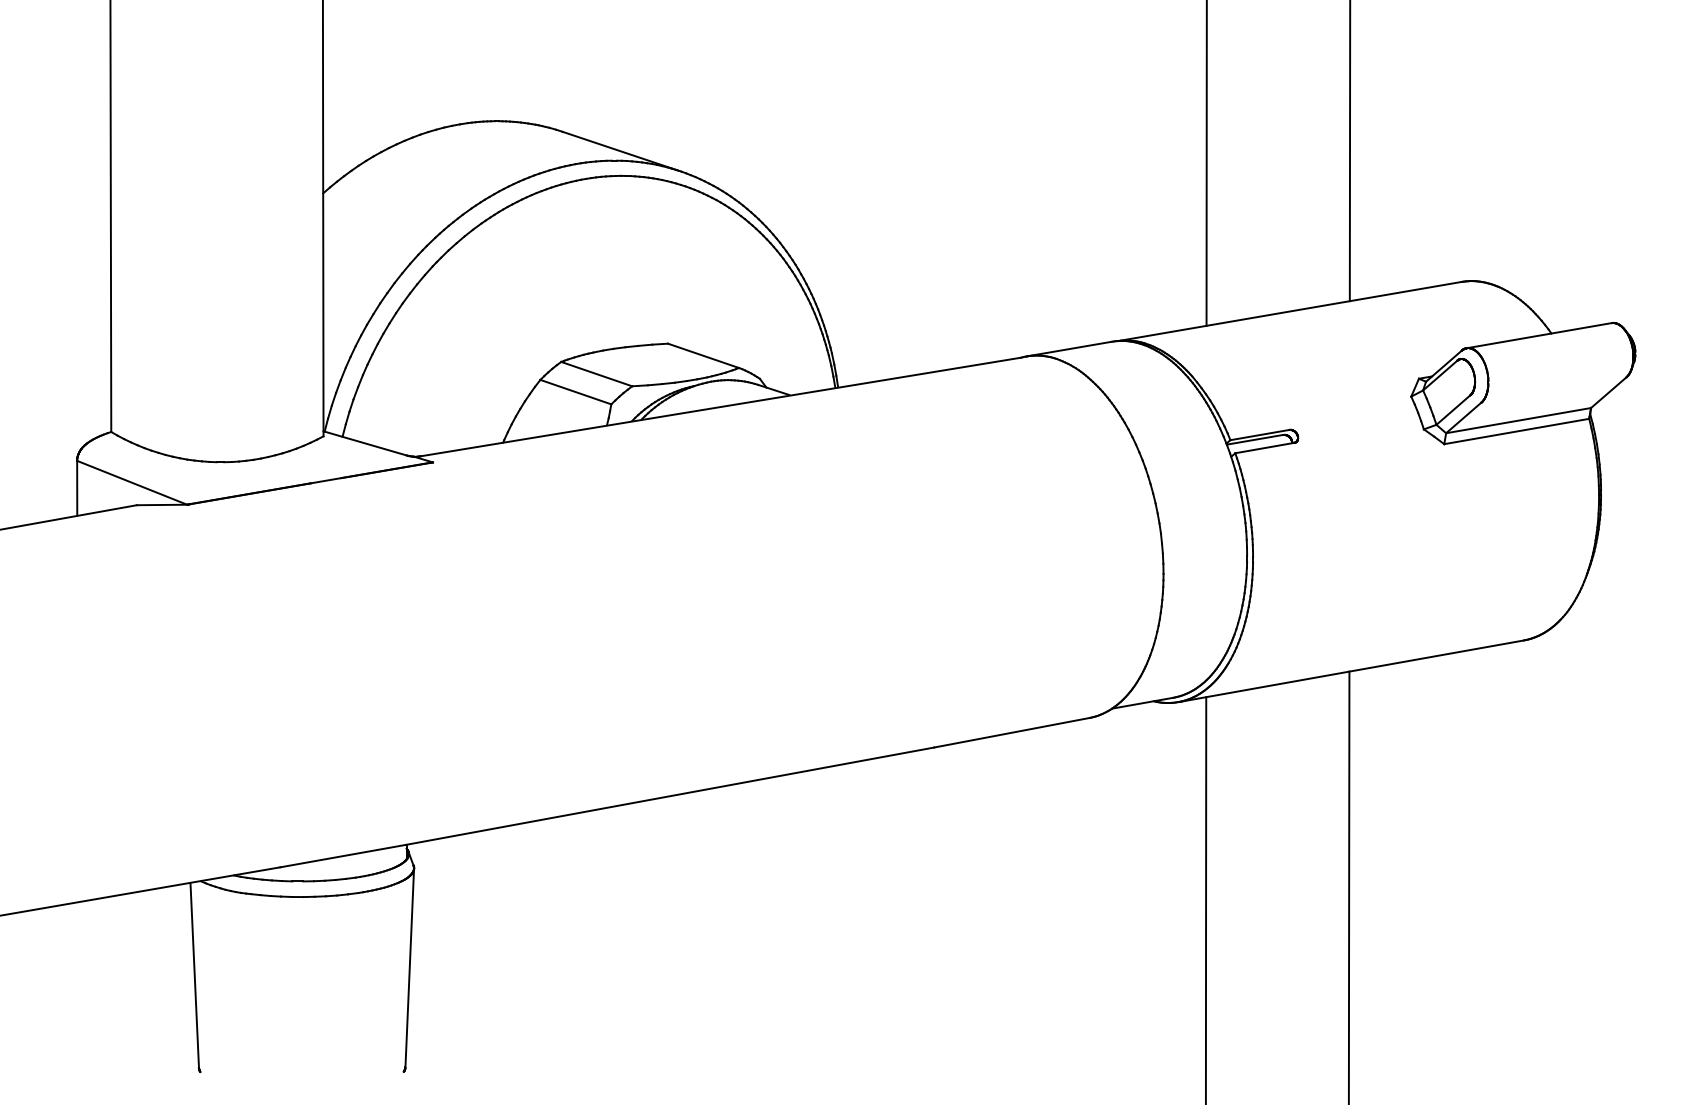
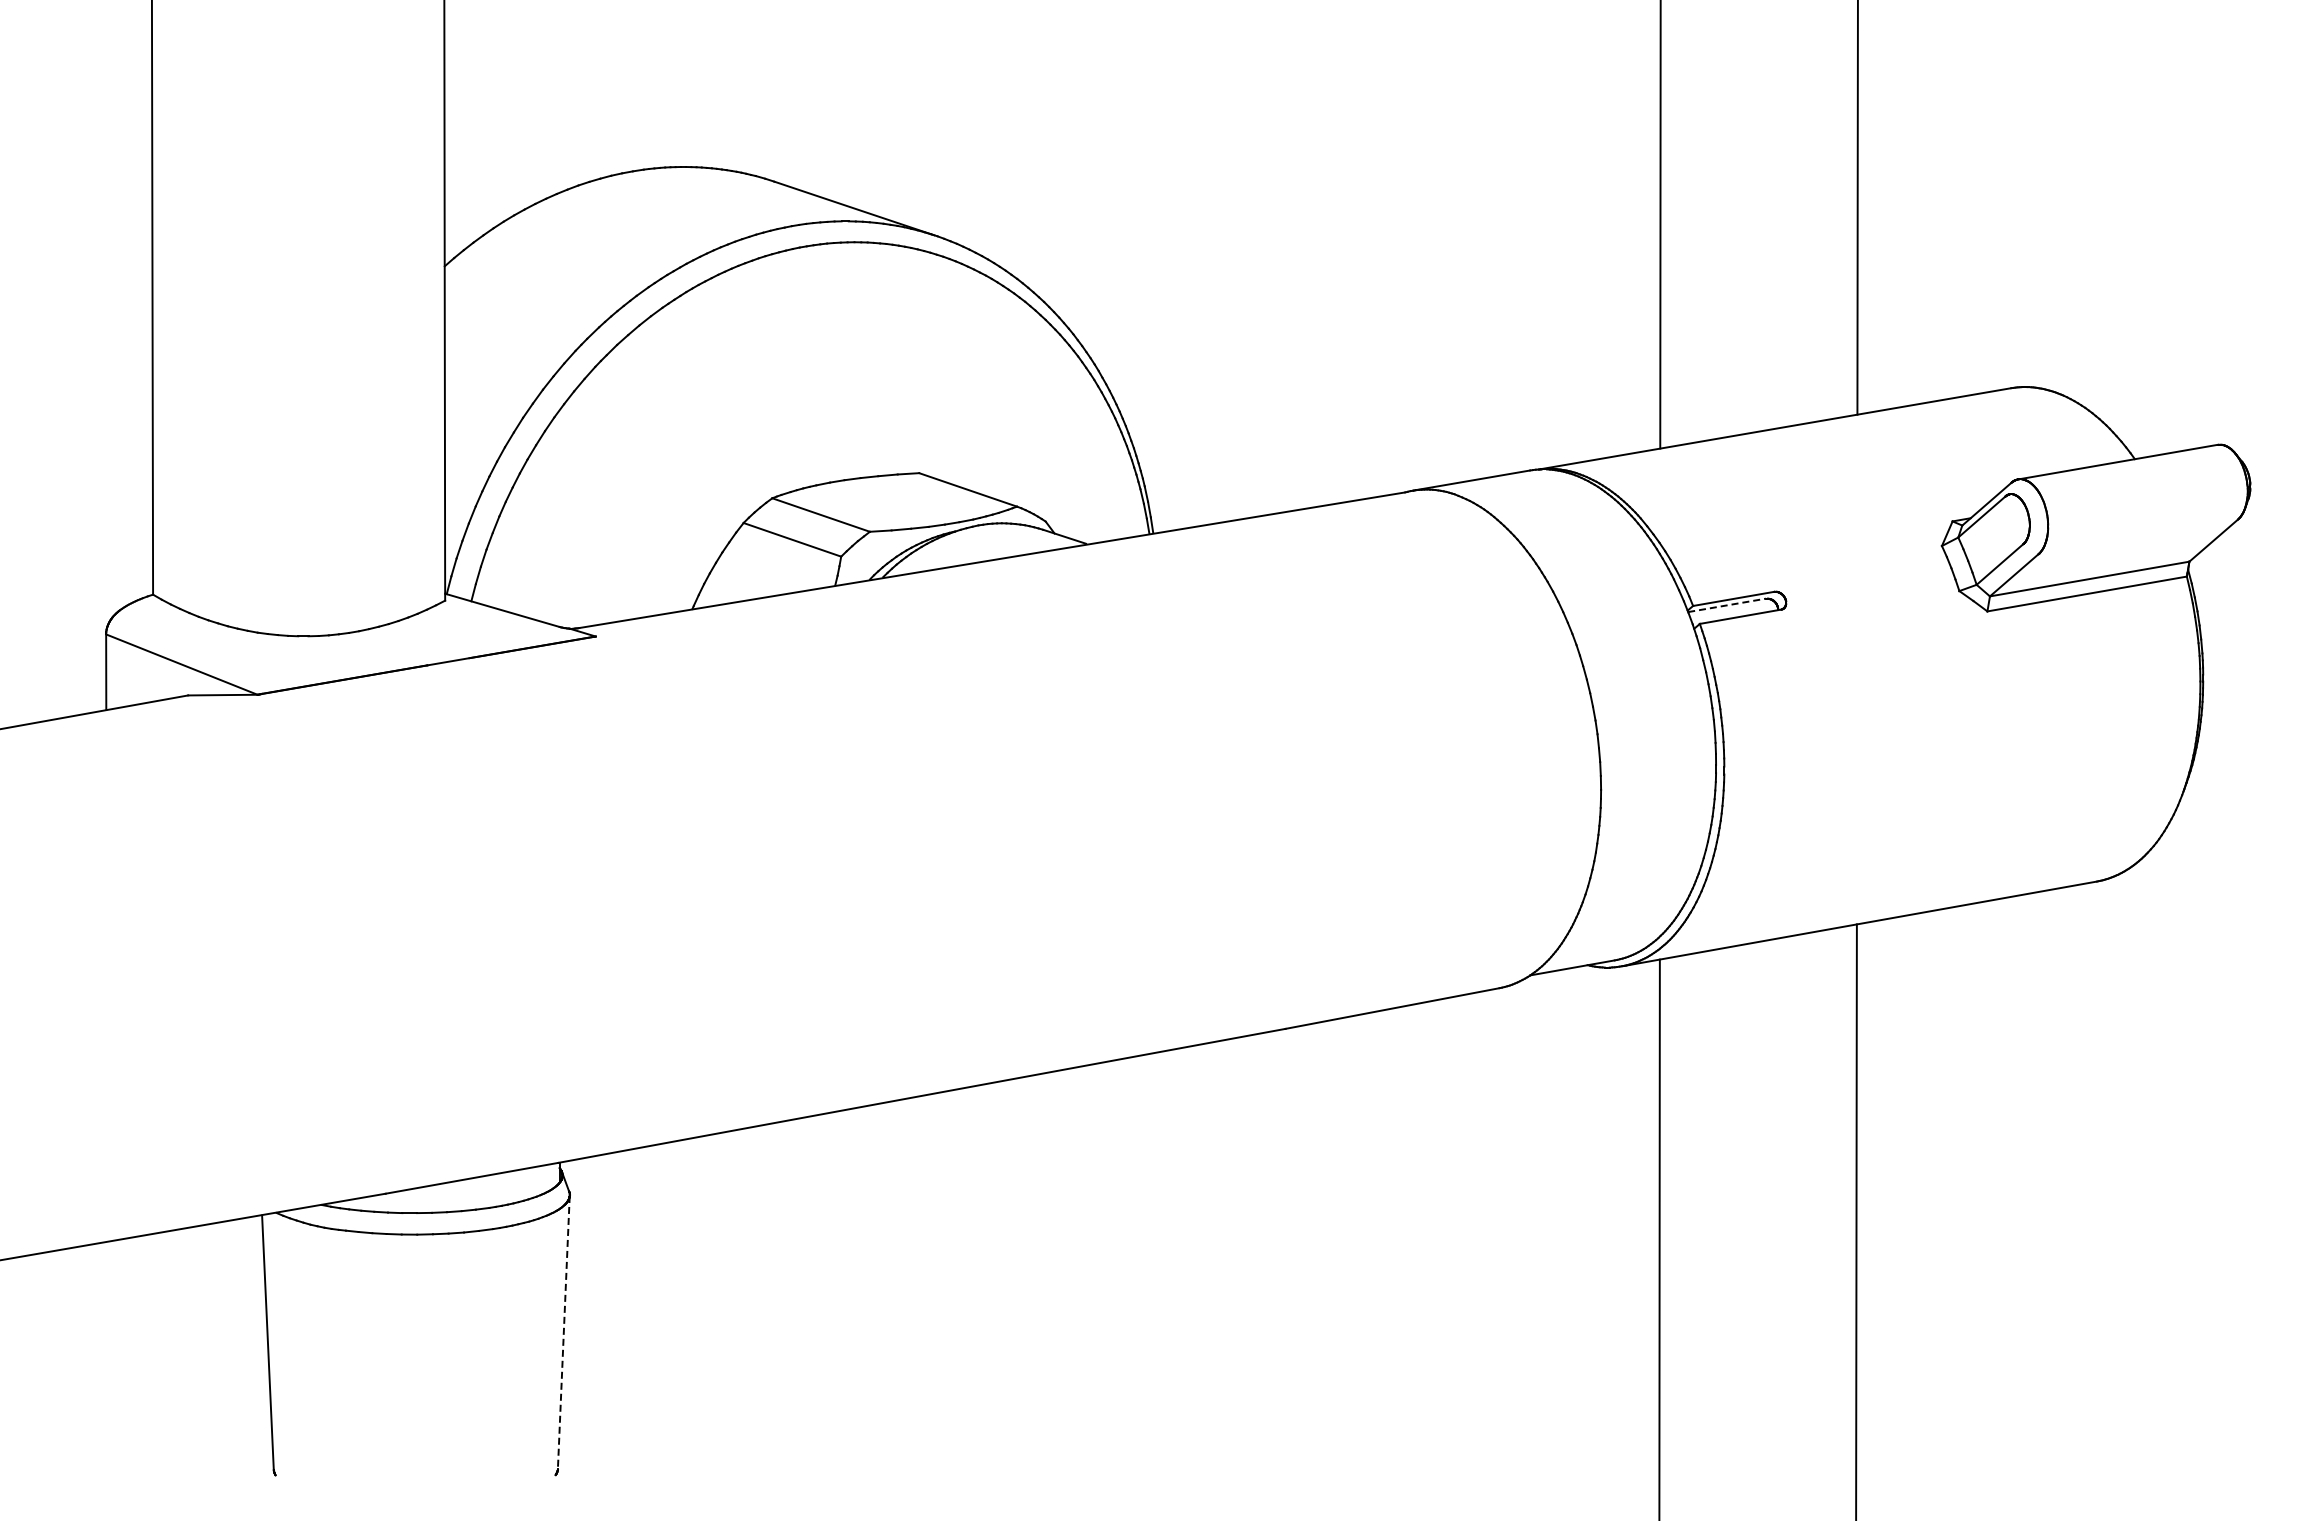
line: (1255, 439) -> (1727, 605), solid -> dashed
line: (409, 968) -> (563, 1332), solid -> dashed

